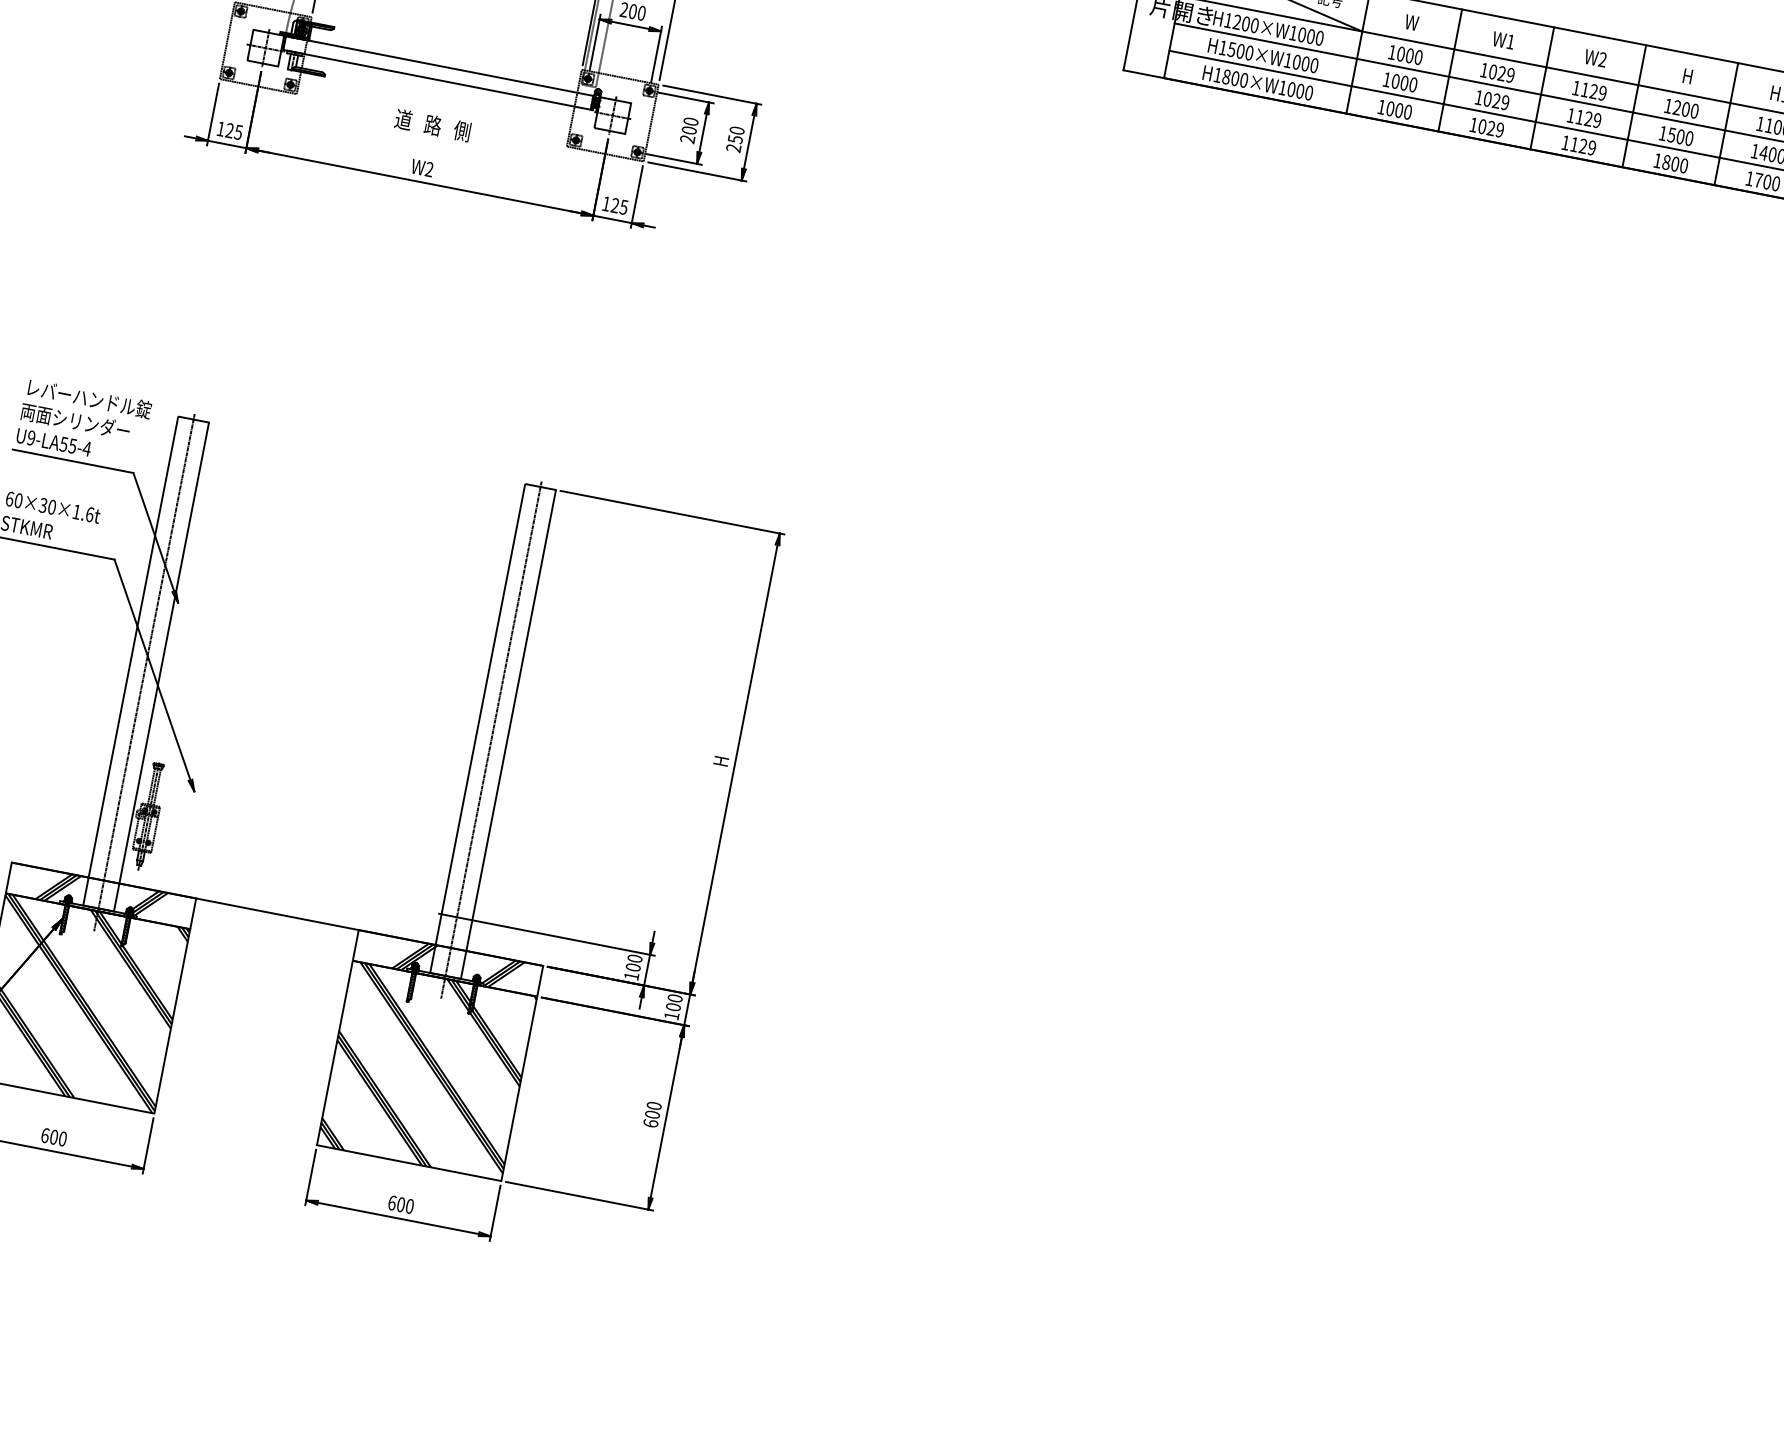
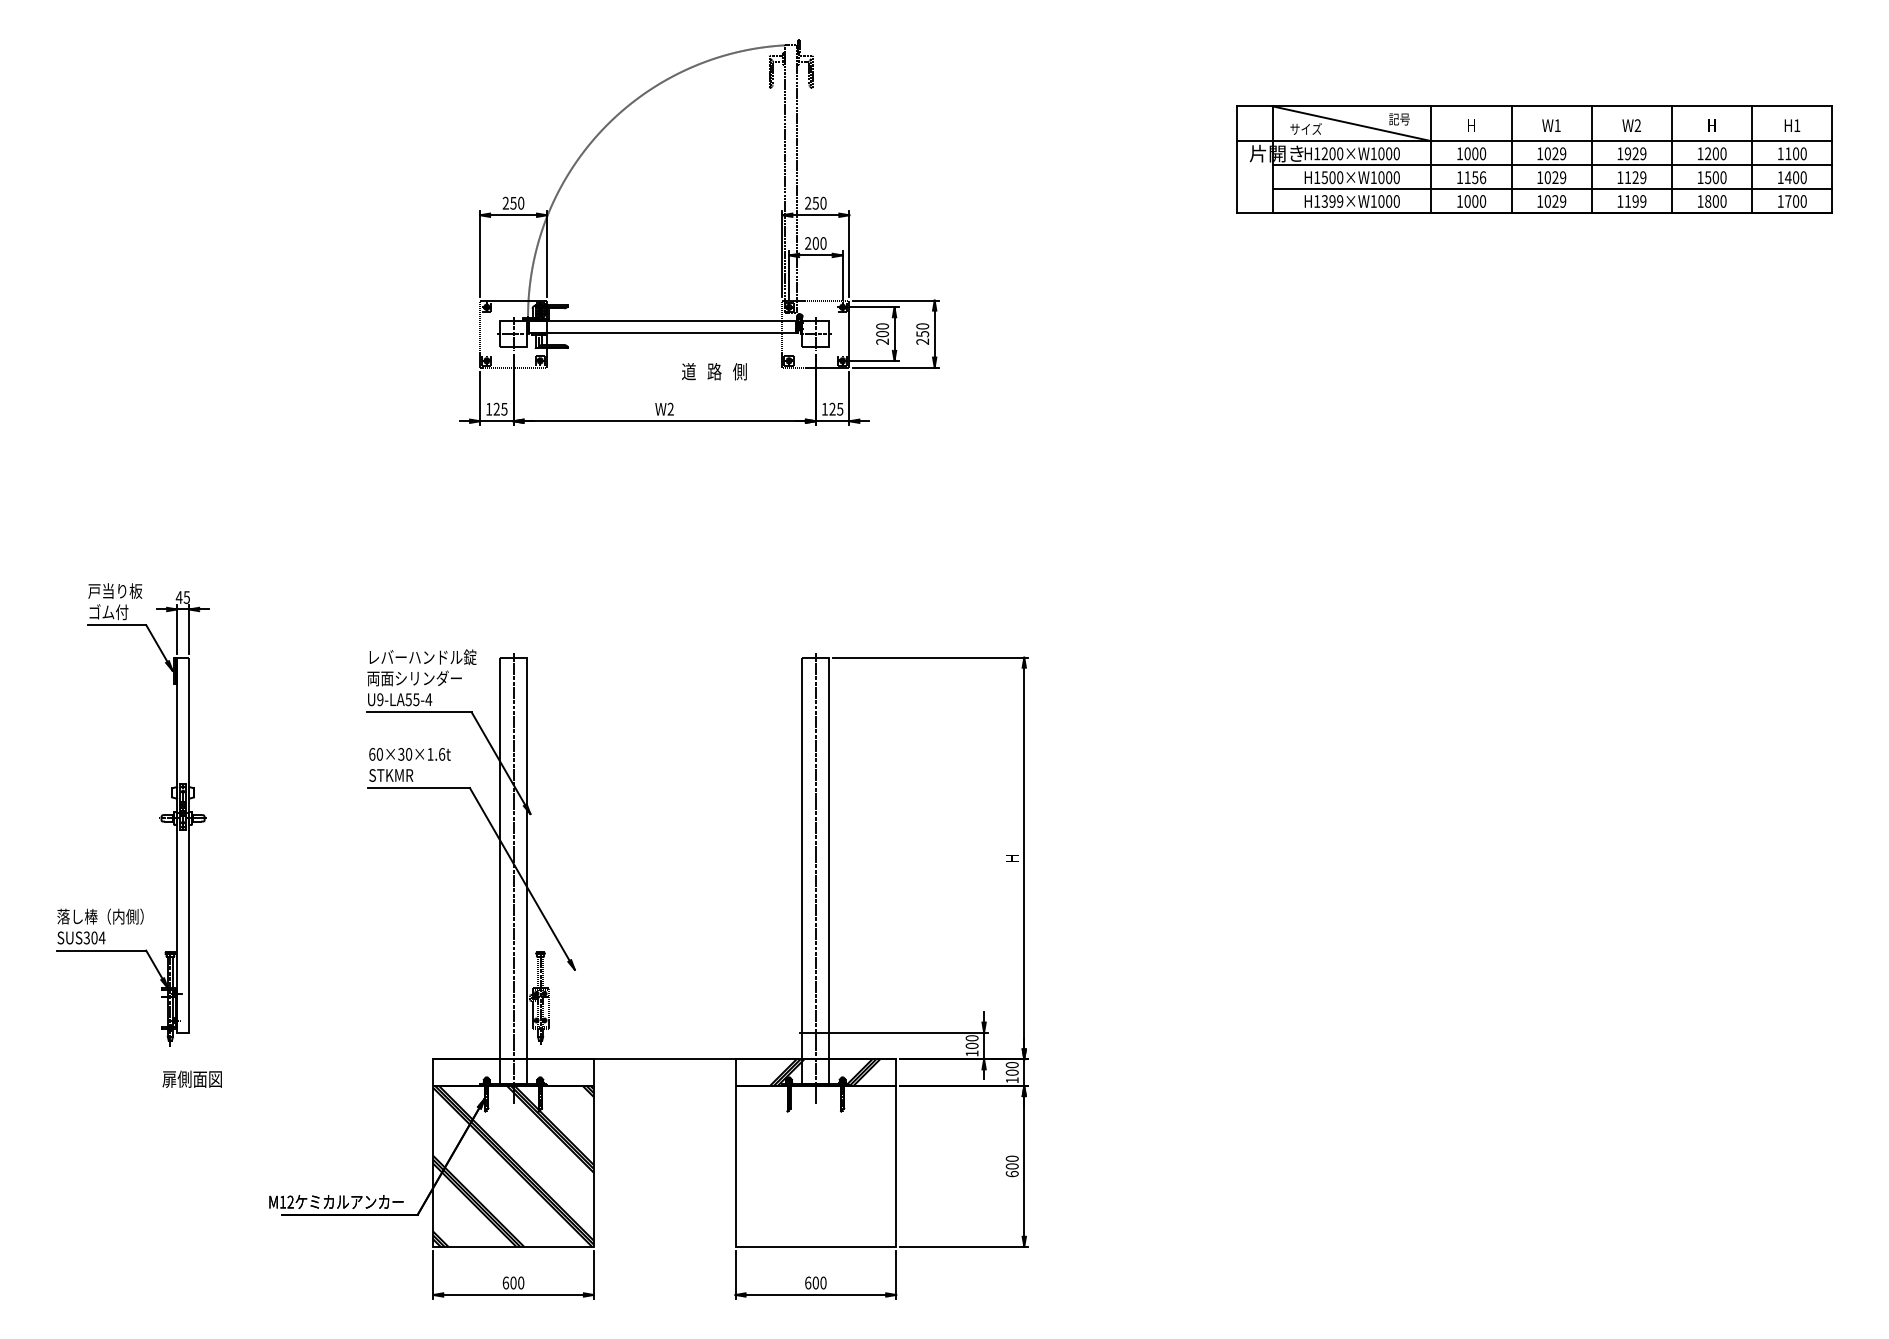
text: (1411, 22) -> (1471, 125), W -> H
text: (1235, 78) -> (1332, 201), H1800×W1000 -> H1399×W1000
text: (1404, 83) -> (1475, 177), 1000 -> 1156
text: (1584, 89) -> (1627, 153), 1129 -> 1929
text: (433, 125) -> (714, 371), moved
text: (1583, 146) -> (1635, 201), 1129 -> 1199
hatch: (102, 895) -> (514, 1072), removed
hatch: (426, 1070) -> (815, 1166), removed

